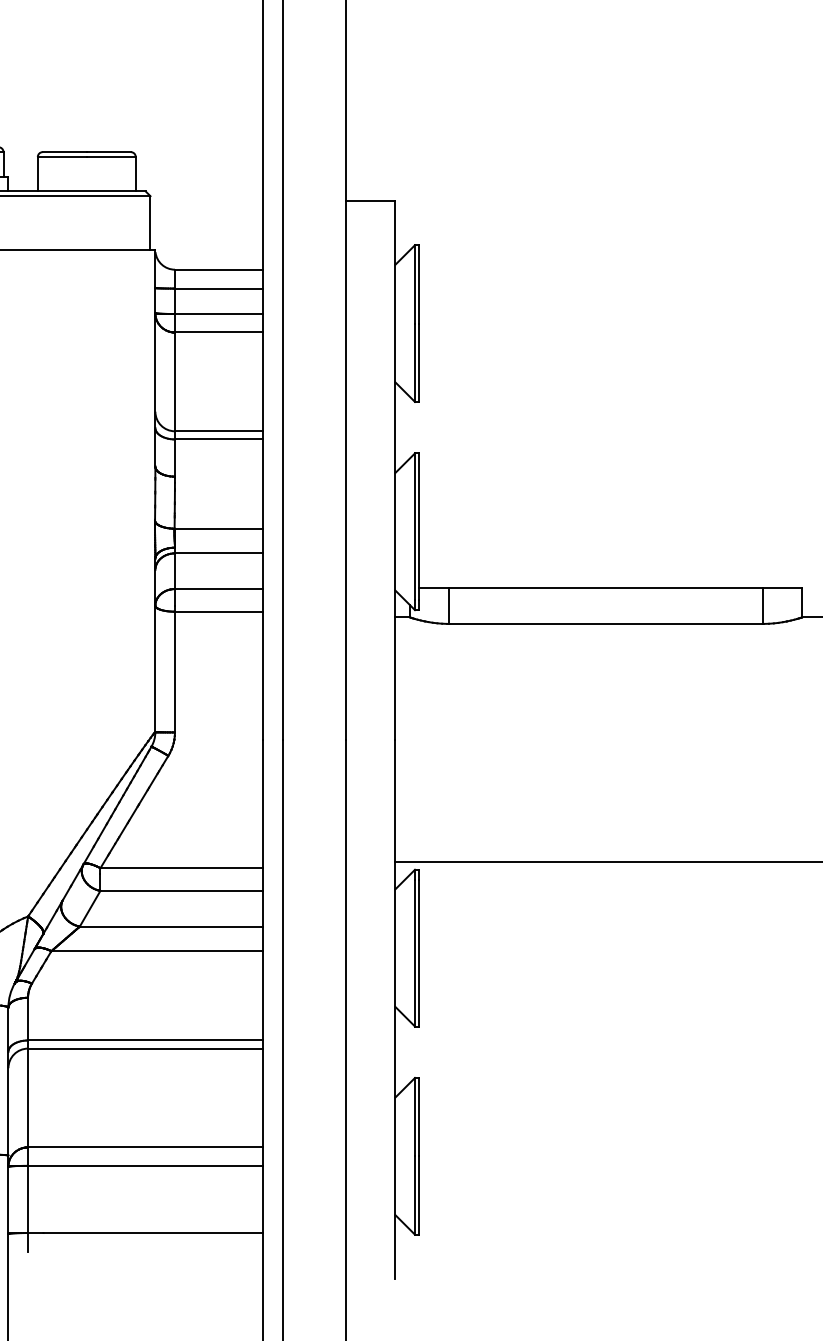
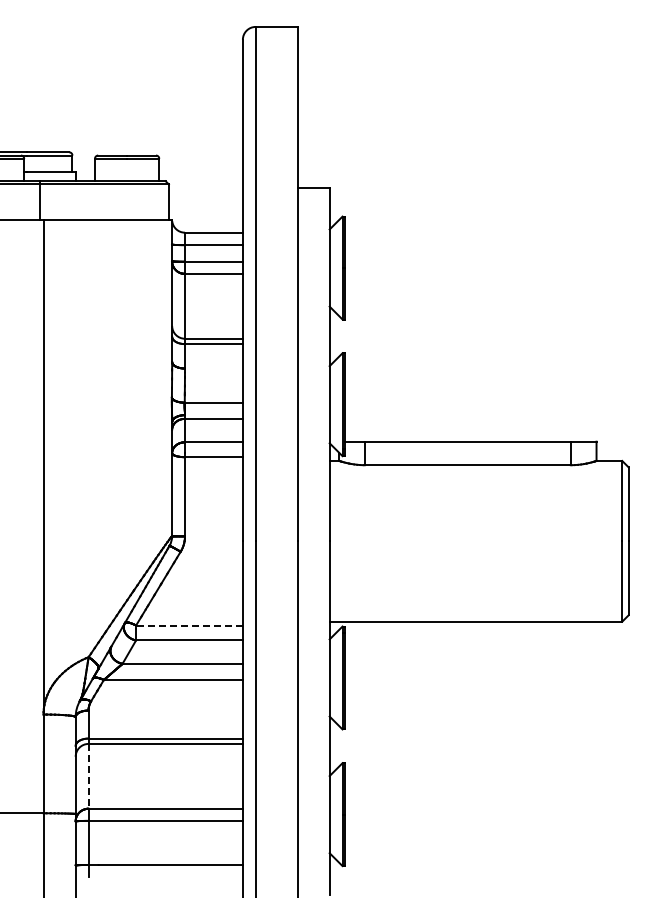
line: (180, 868) -> (188, 625), solid -> dashed
line: (27, 1098) -> (88, 776), solid -> dashed

